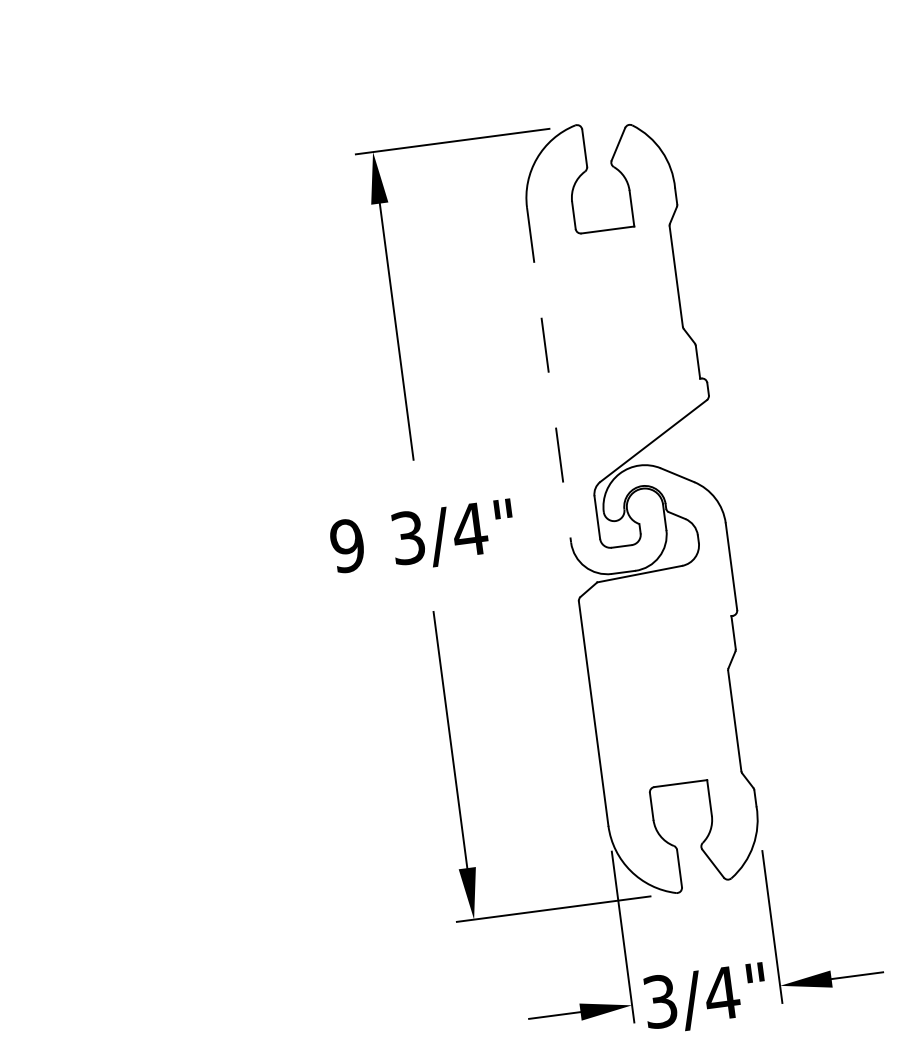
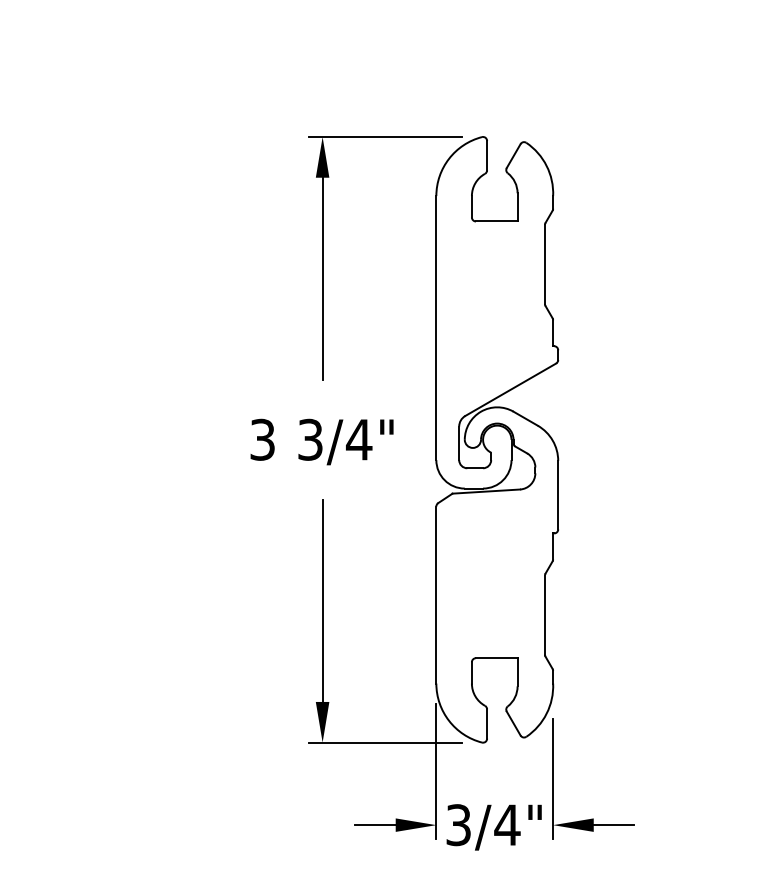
line: (549, 375) -> (436, 328), dashed -> solid
text: (347, 545) -> (262, 439), 9 -> 3

